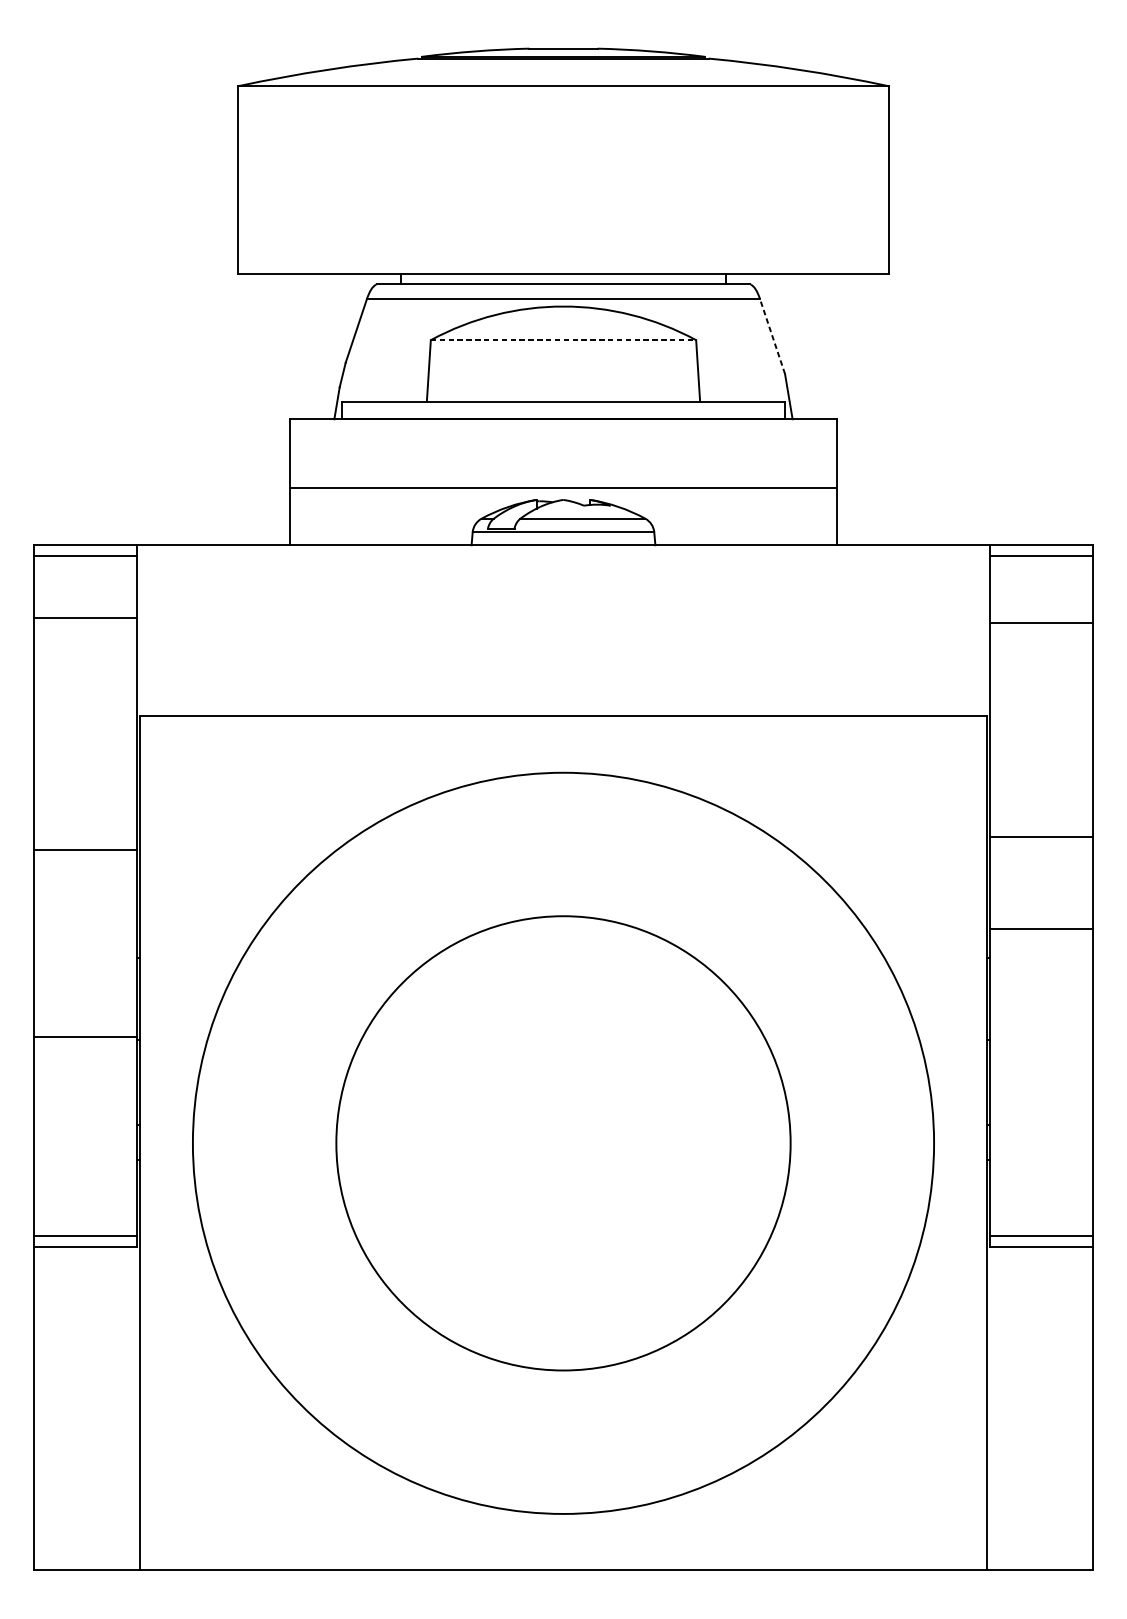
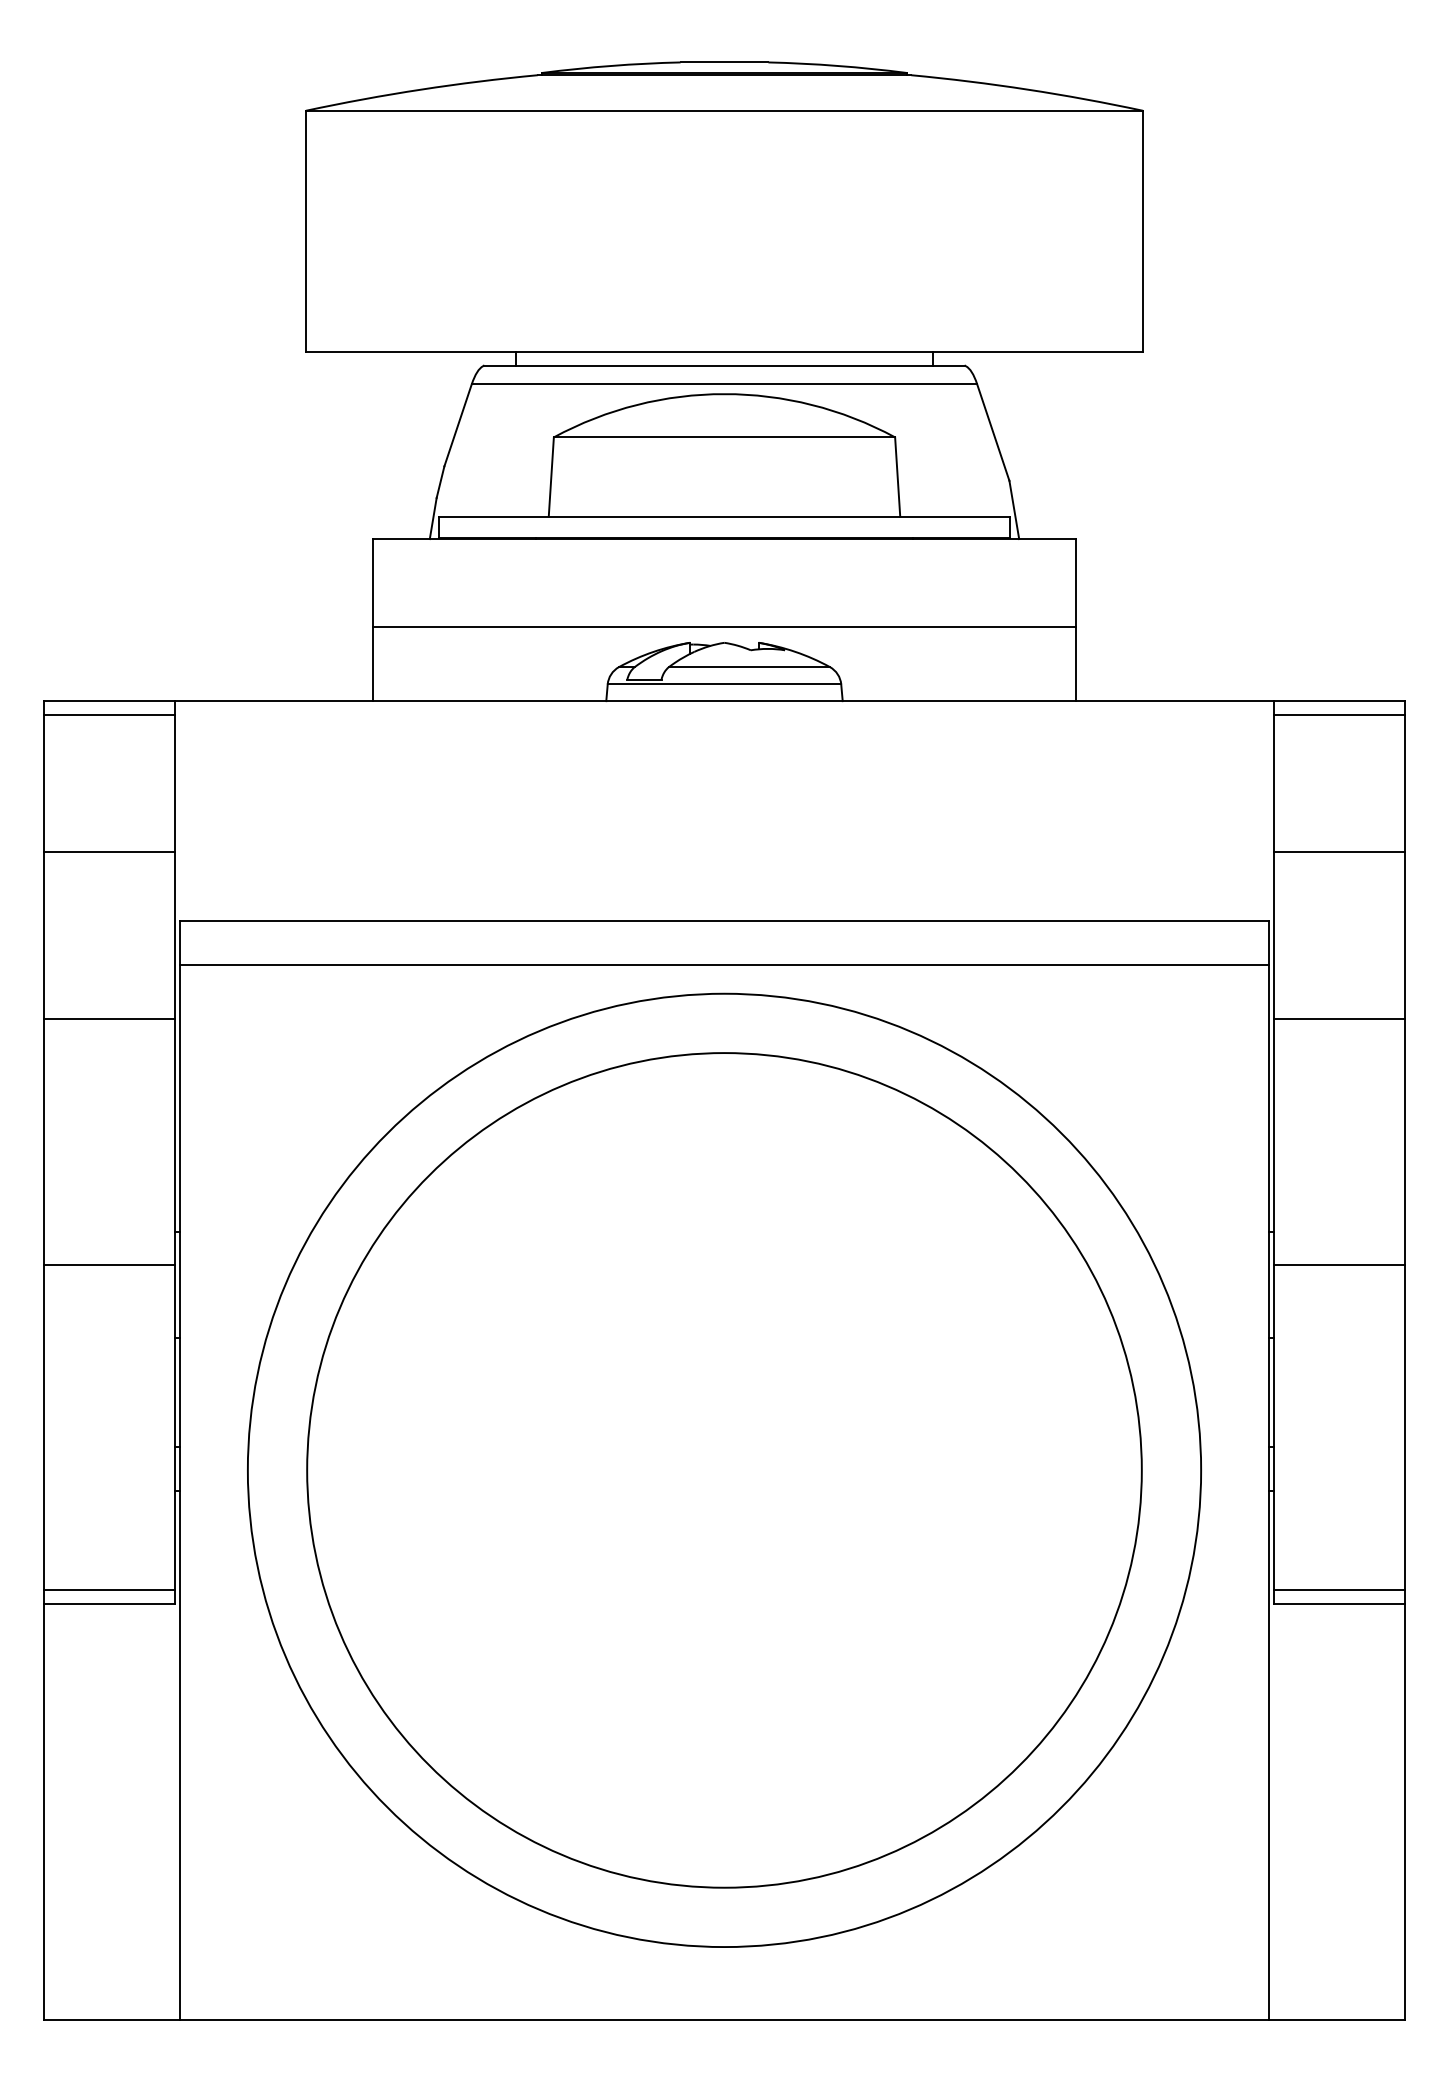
line: (772, 336) -> (993, 432), dashed -> solid
line: (563, 340) -> (724, 437), dashed -> solid
line: (85, 618) -> (109, 852), moved
line: (1041, 623) -> (1339, 852), moved
line: (563, 750) -> (724, 965), added
line: (1041, 836) -> (1339, 1018), moved
line: (85, 849) -> (109, 1018), moved
line: (1041, 928) -> (1339, 1264), moved
line: (85, 1036) -> (109, 1264), moved
circle: (563, 1143) -> (724, 1470), size x1.43

